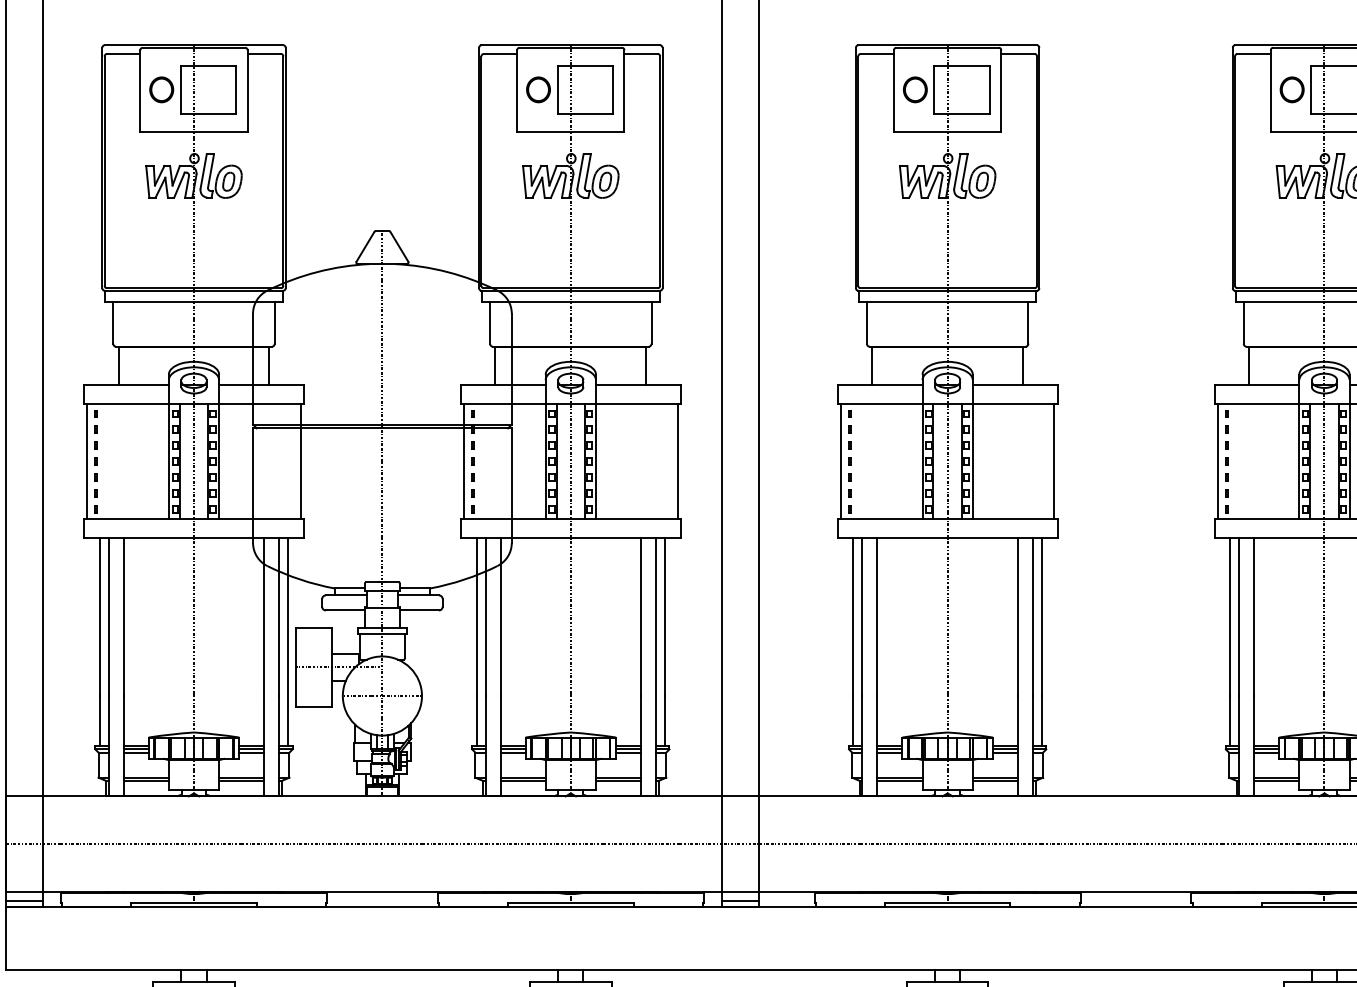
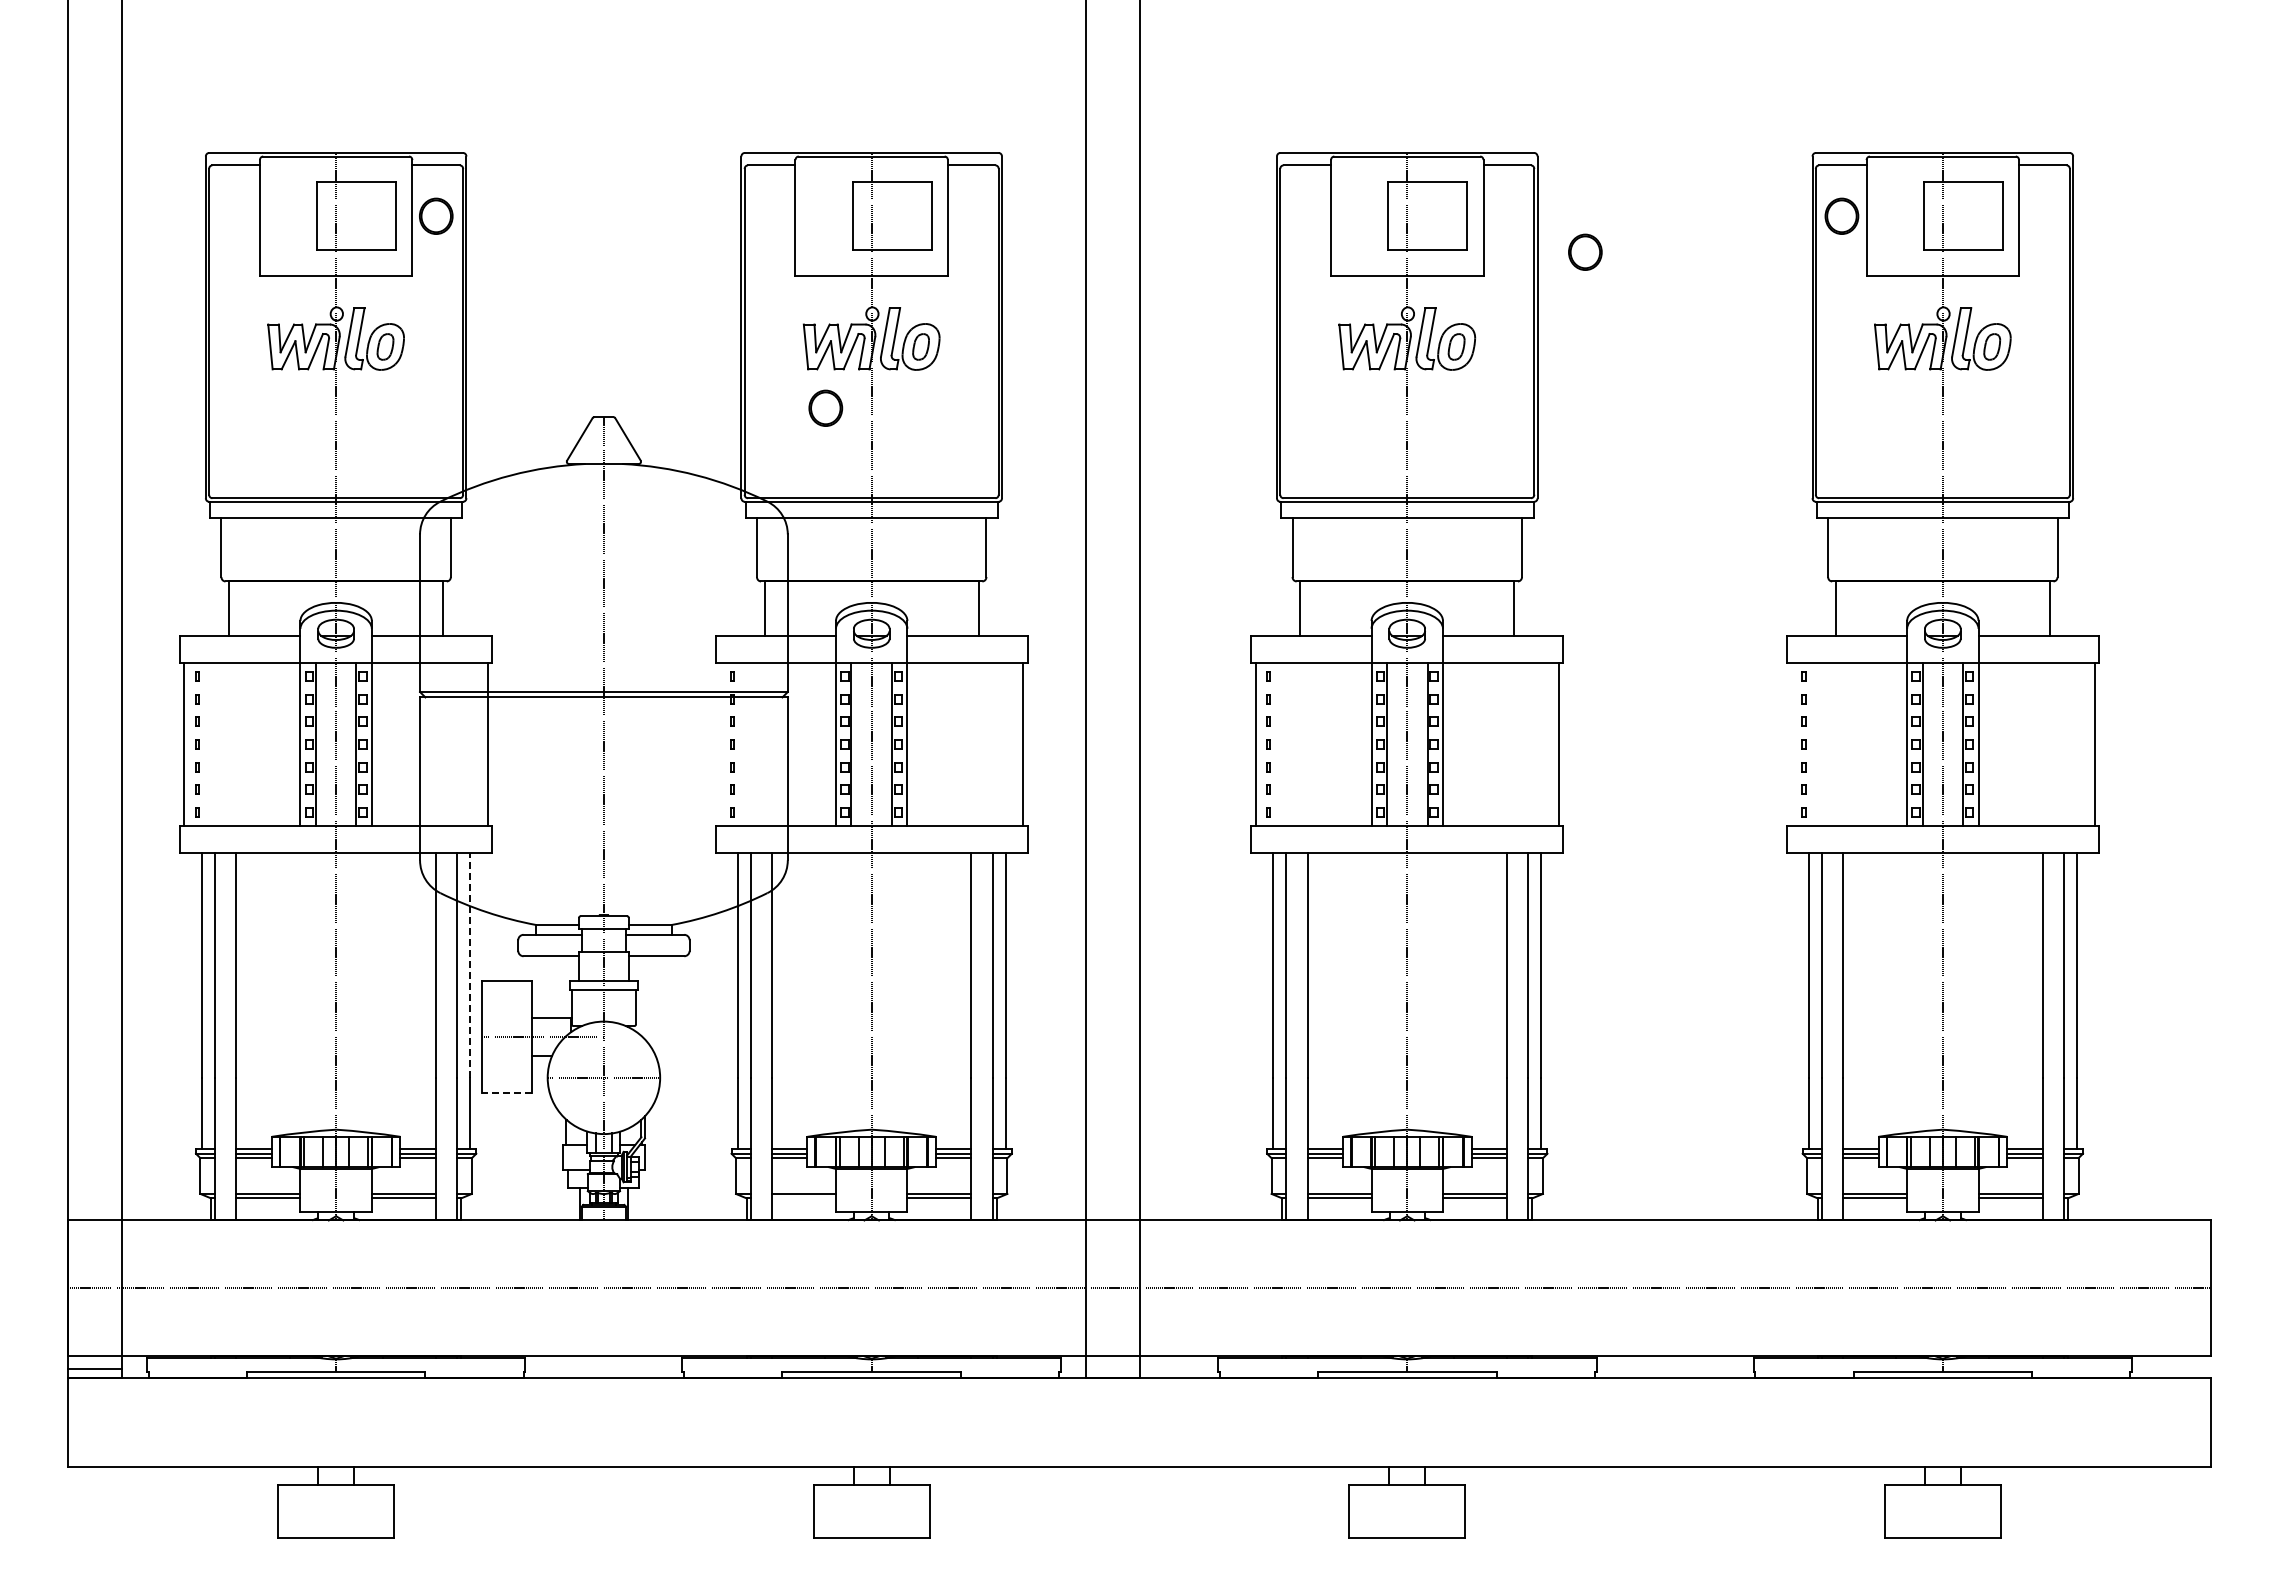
part: (161, 89) -> (436, 215), moved
part: (538, 89) -> (825, 407), moved
part: (915, 89) -> (1585, 251), moved
part: (1291, 89) -> (1841, 215), moved
line: (463, 461) -> (719, 744), removed
line: (1217, 461) -> (1791, 744), removed
line: (288, 616) -> (470, 964), solid -> dashed
line: (313, 707) -> (506, 1093), solid -> dashed
line: (522, 780) -> (803, 1198), removed
line: (740, 900) -> (1112, 1368), removed

